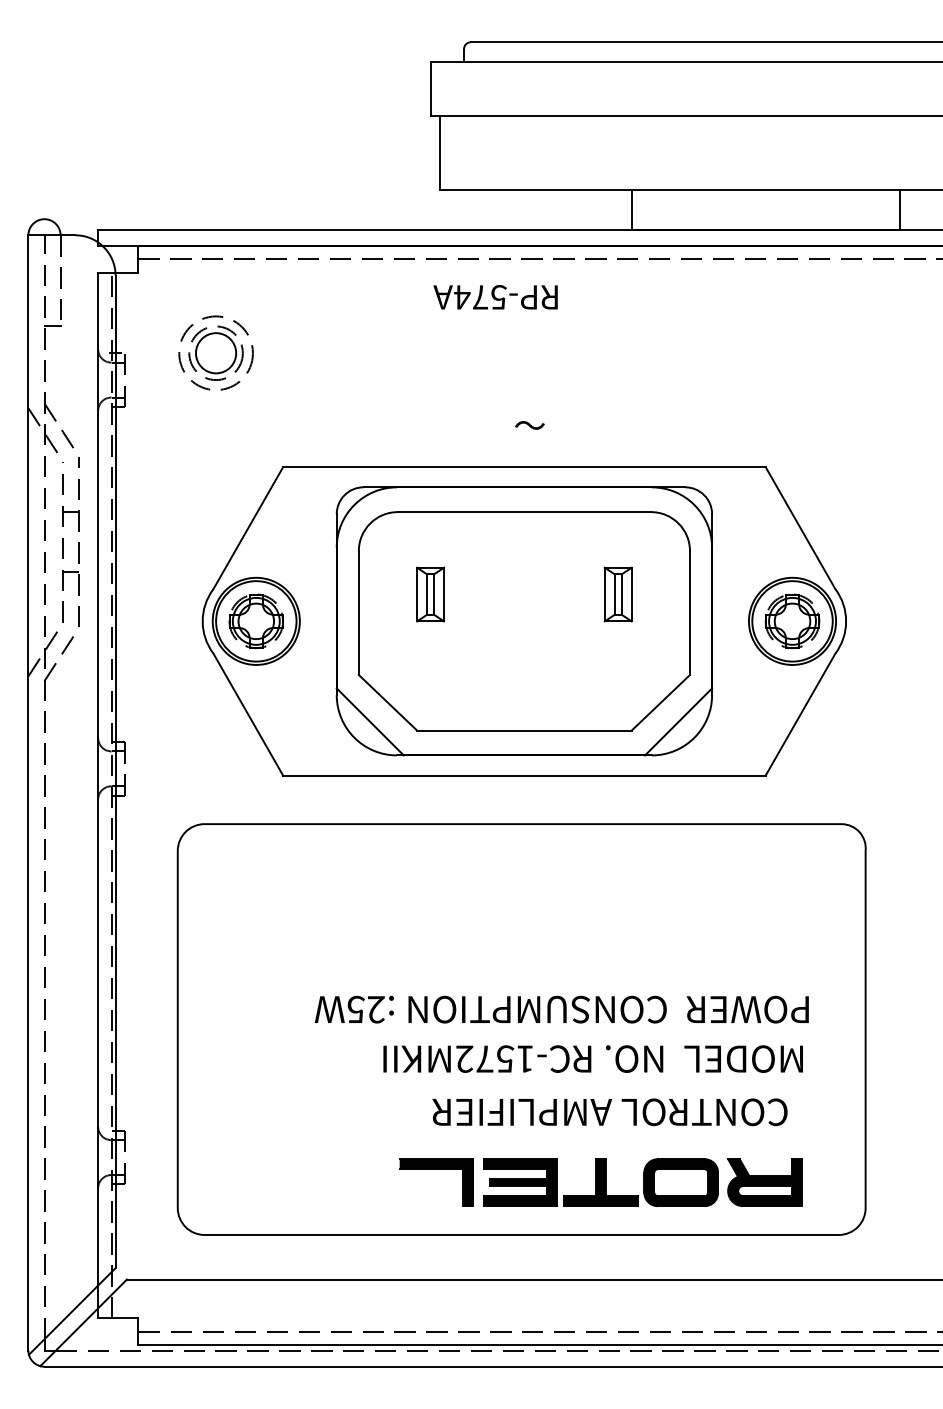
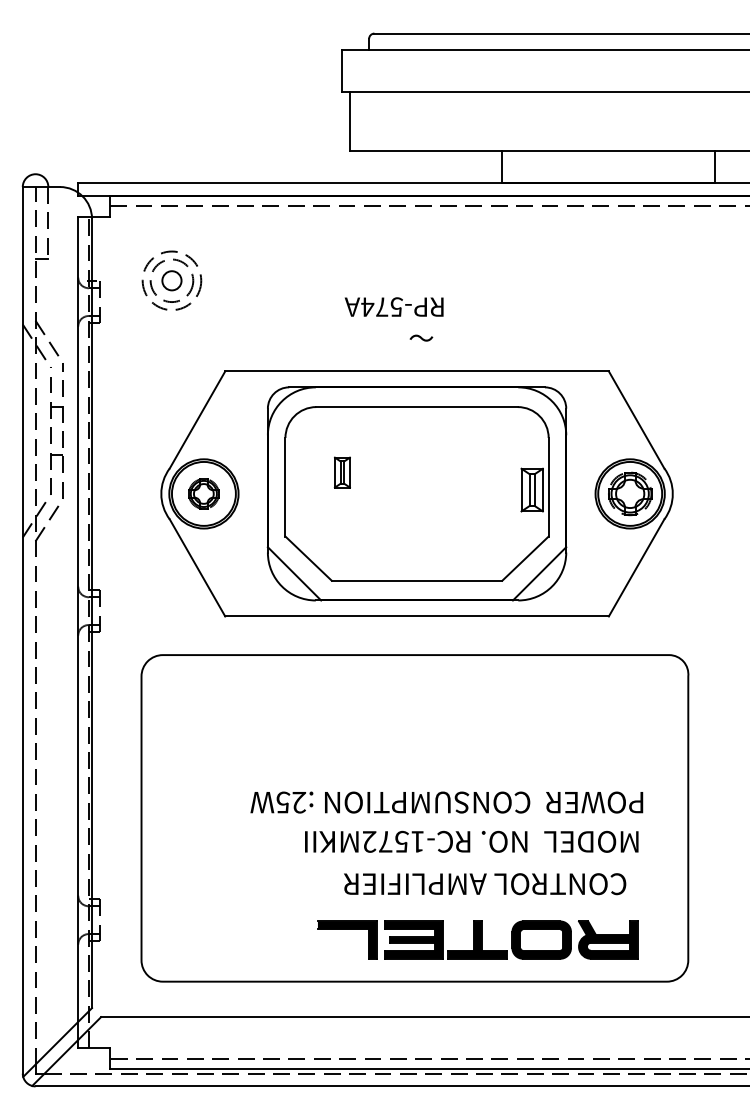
text: (495, 297) -> (394, 307), moved
circle: (215, 353) -> (171, 280), size x0.6
part: (430, 594) -> (342, 472), size x0.7
part: (617, 594) -> (531, 490), moved
part: (255, 621) -> (203, 494), size x0.7

